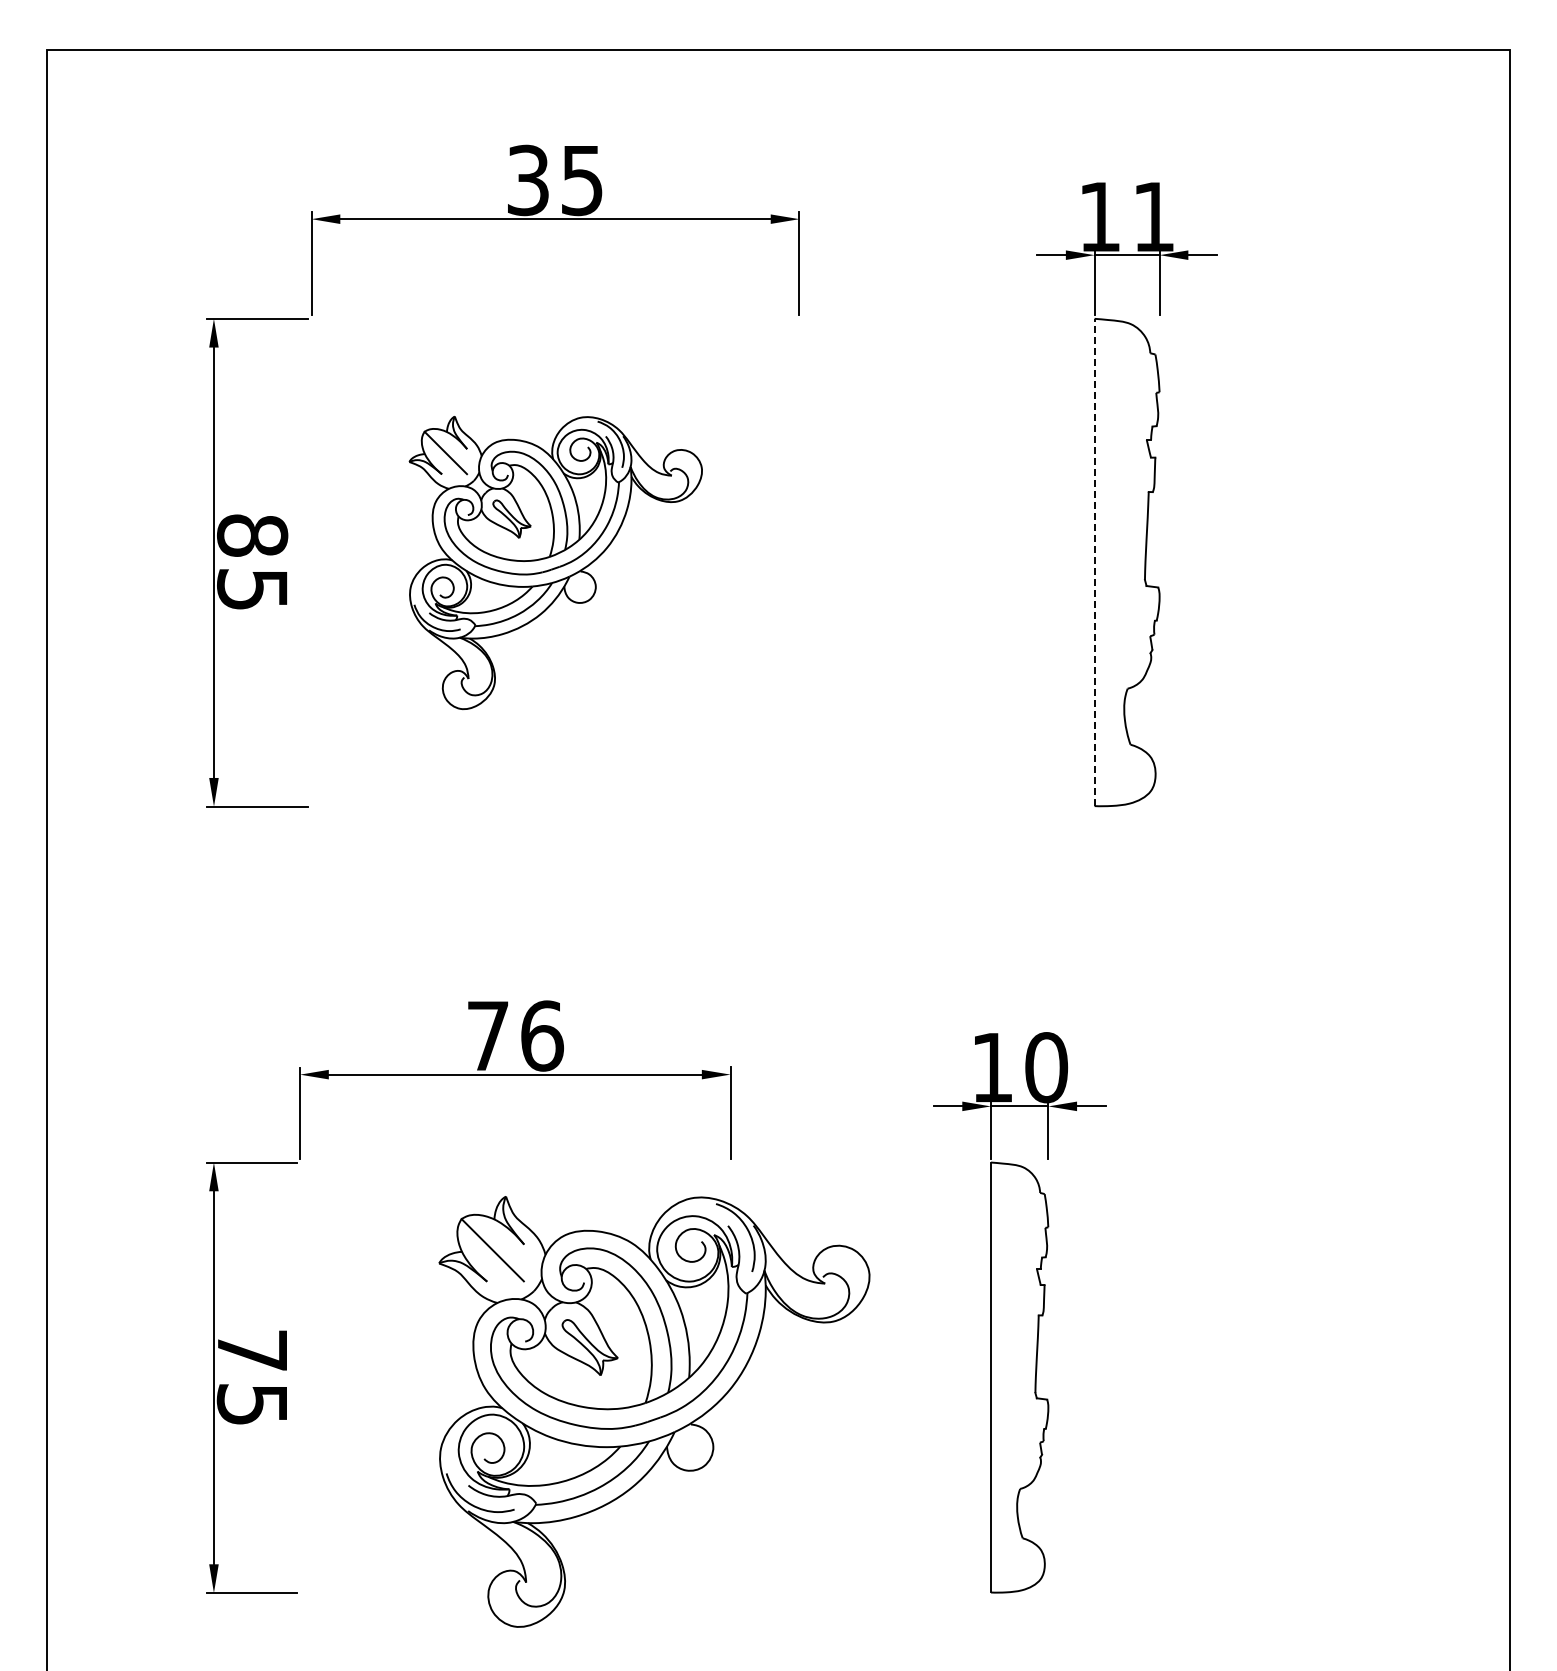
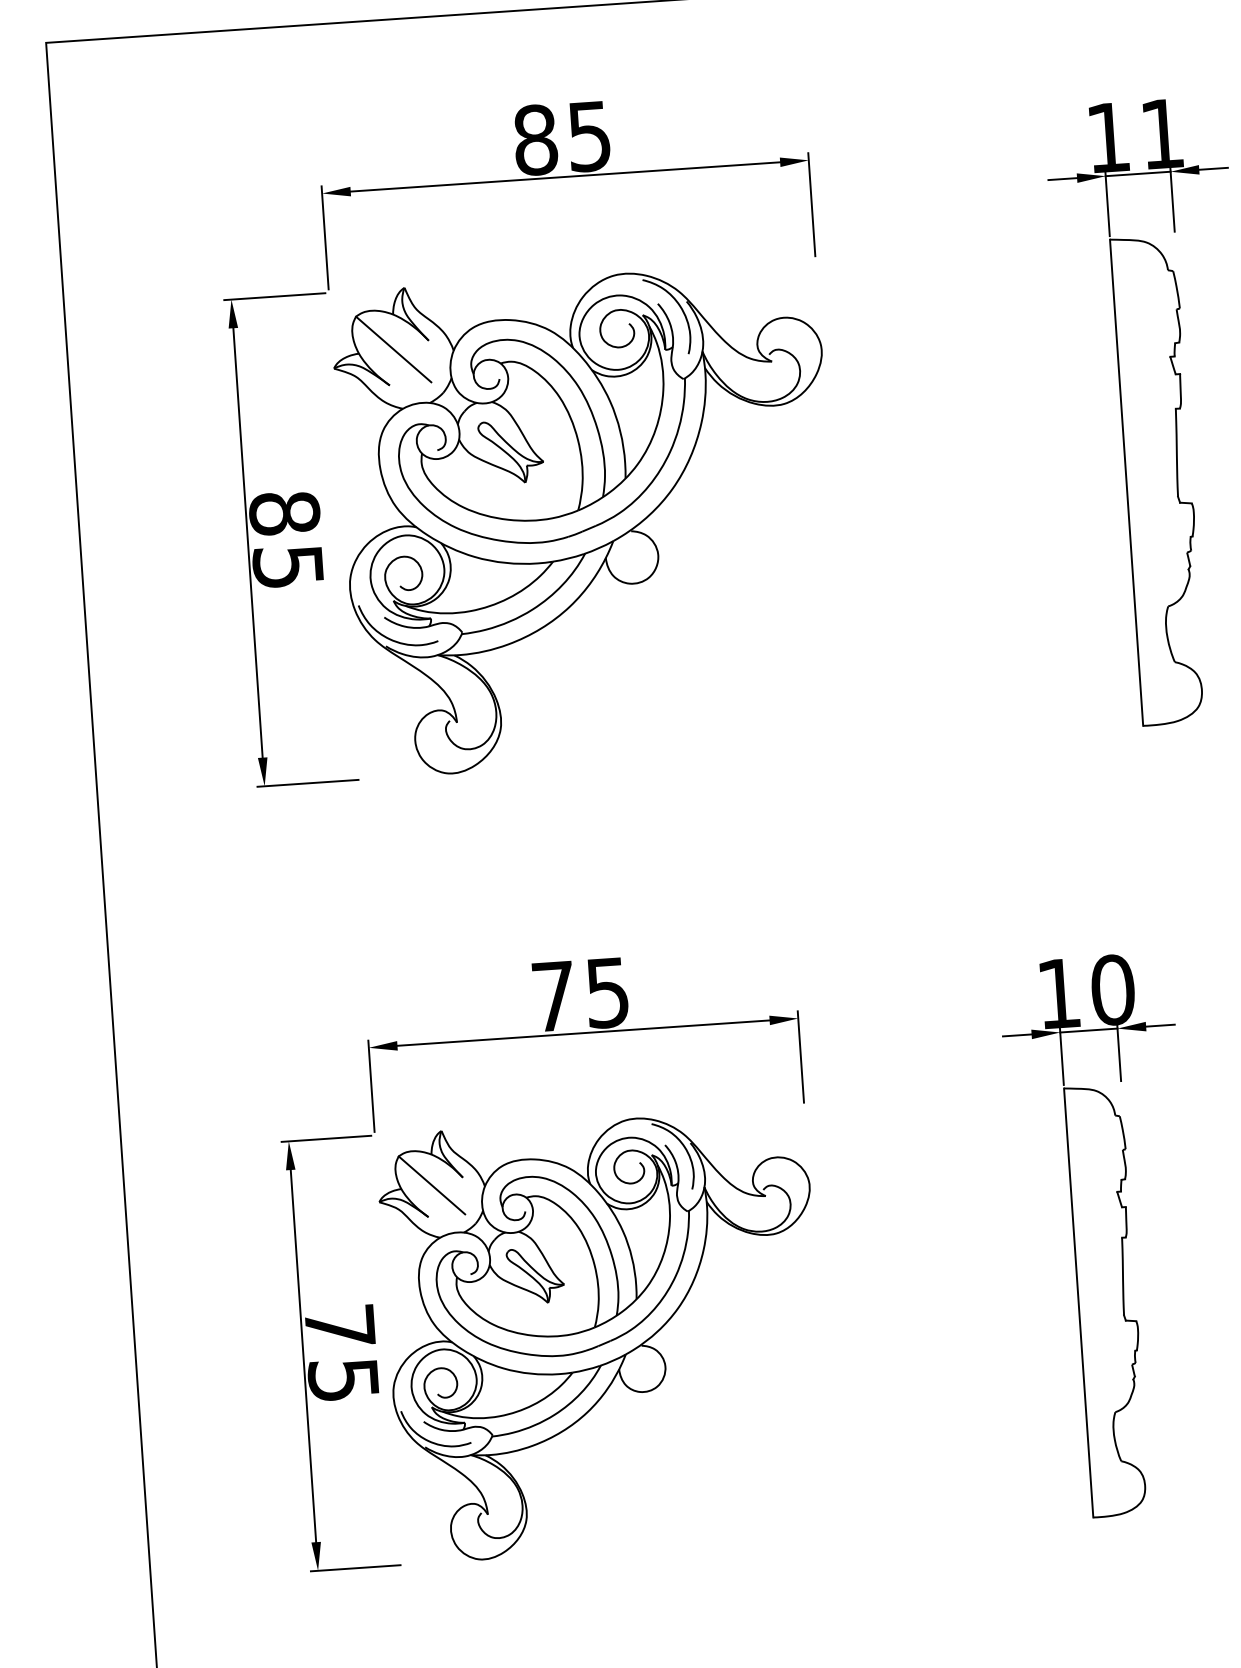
text: (528, 180) -> (535, 140), 35 -> 85
part: (555, 562) -> (588, 519), size x1.67
line: (1094, 562) -> (1126, 482), dashed -> solid
text: (542, 1035) -> (607, 992), 76 -> 75
part: (654, 1411) -> (604, 1335), moved

